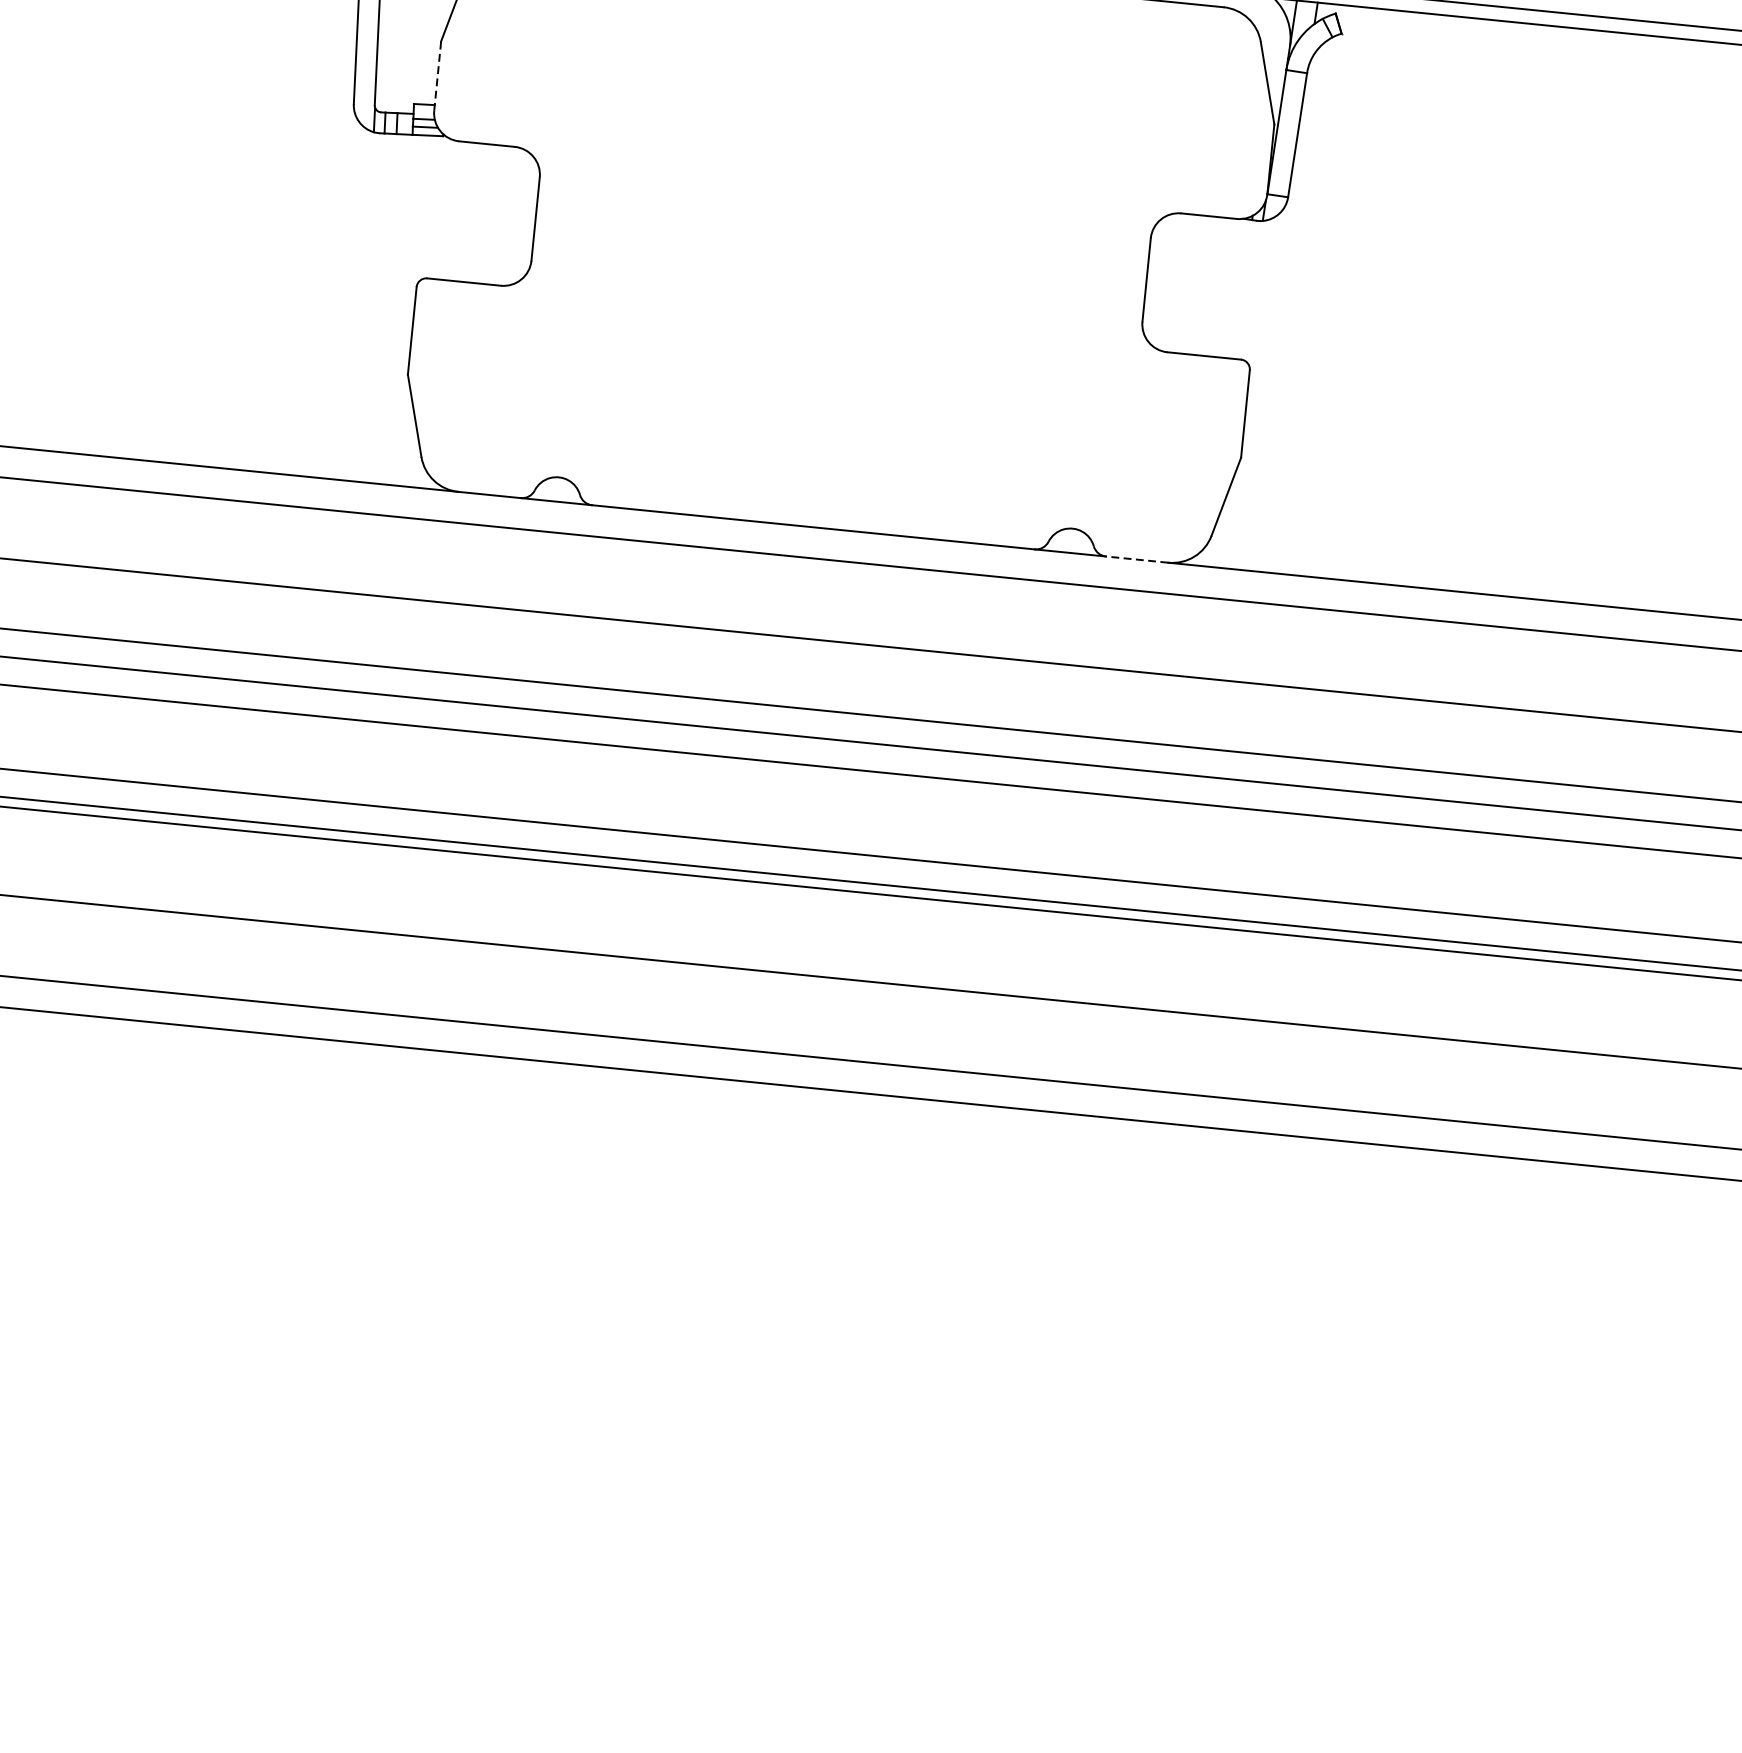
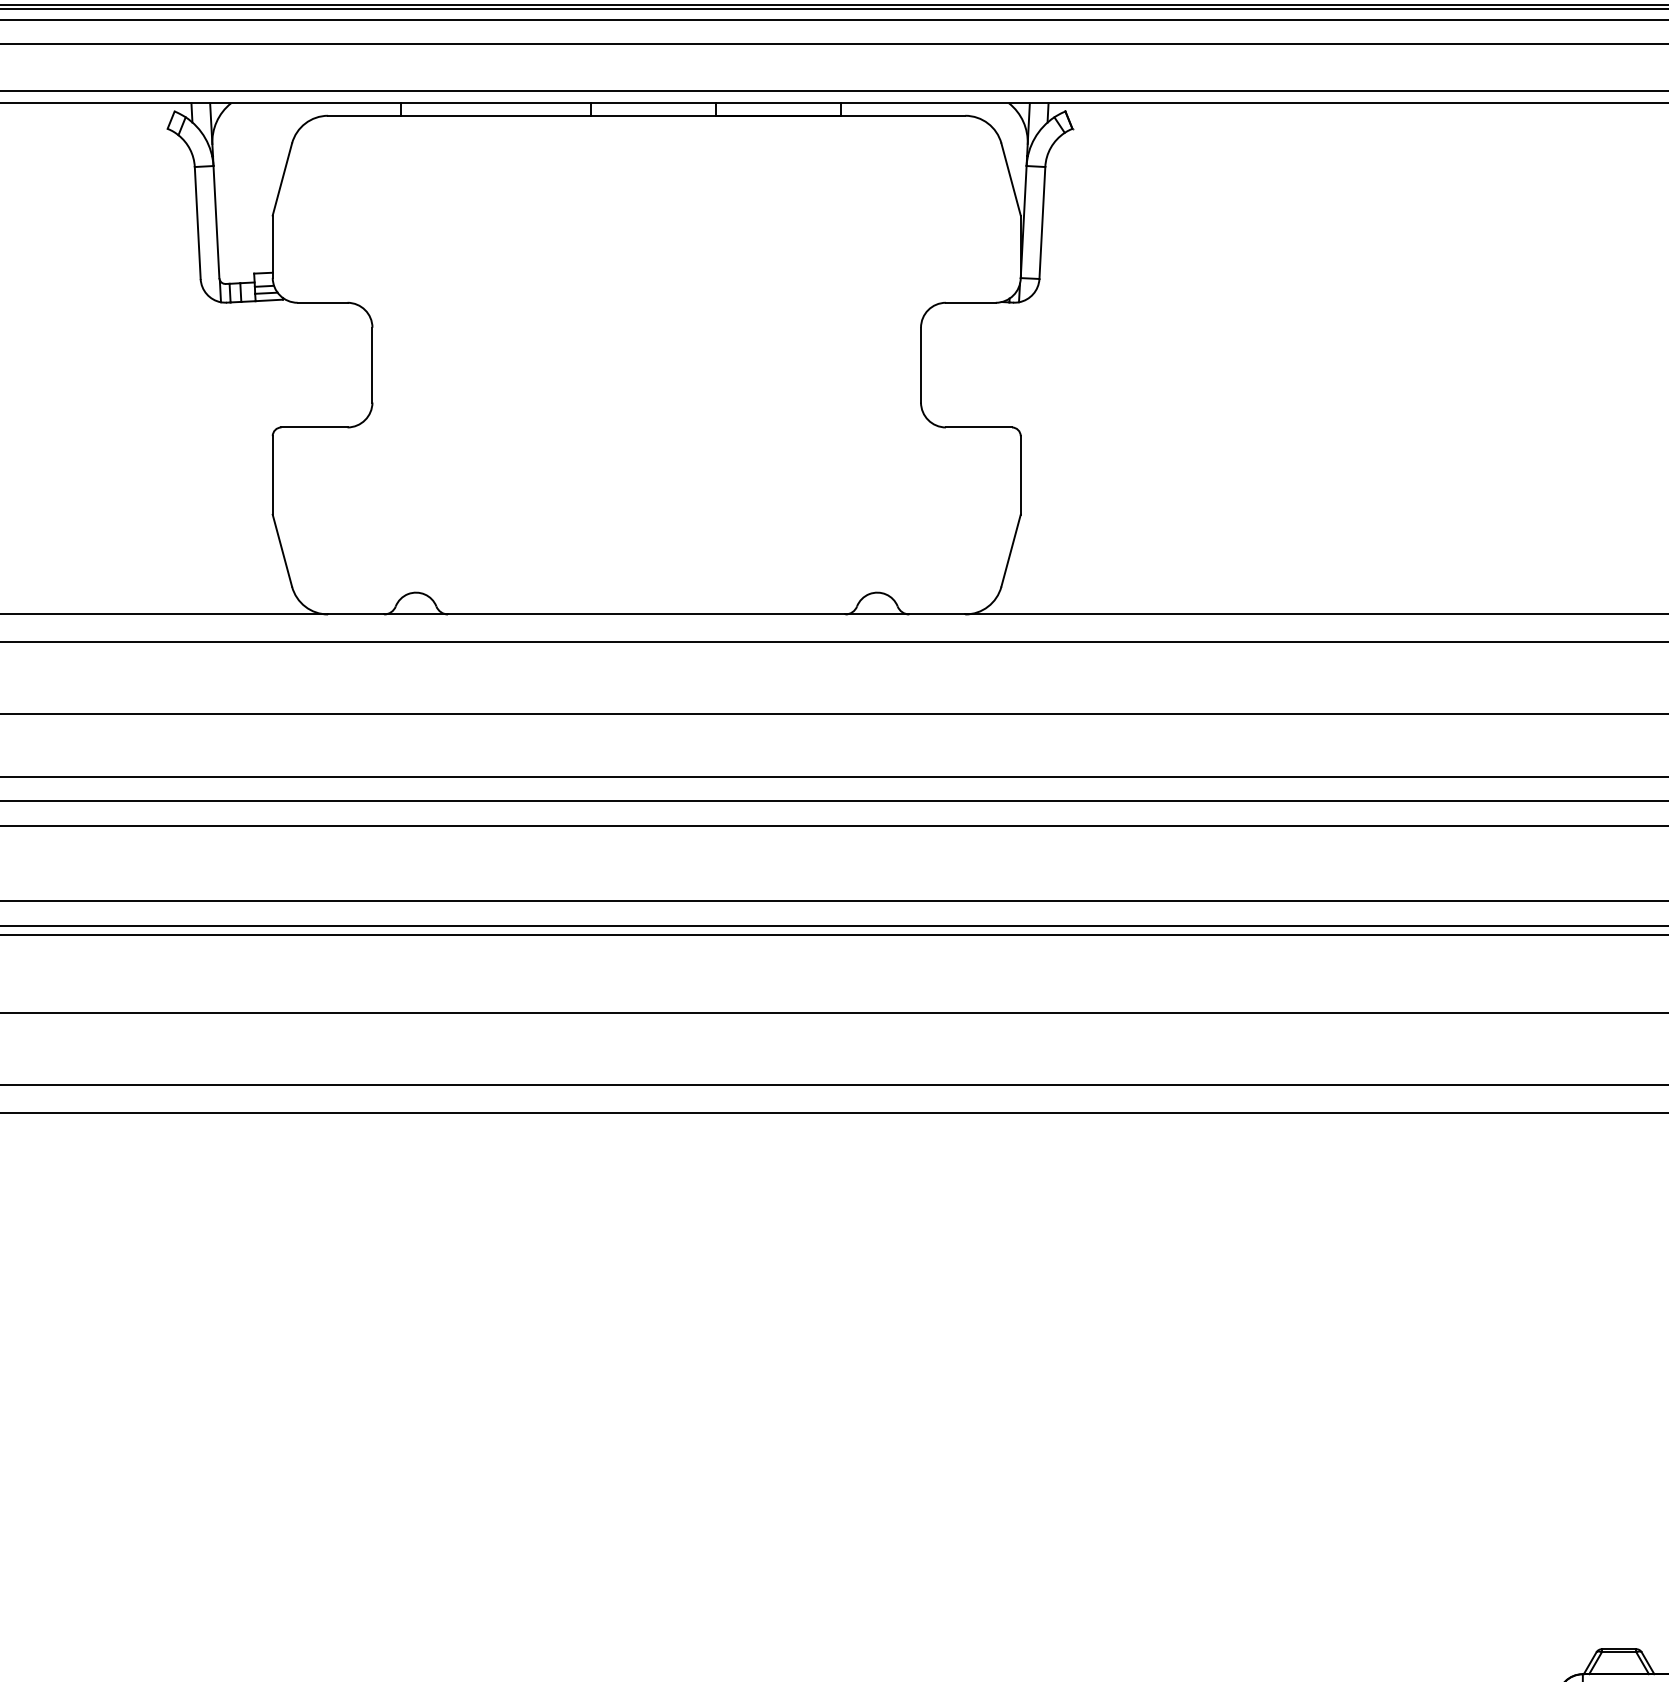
line: (437, 75) -> (272, 246), dashed -> solid
line: (1137, 559) -> (937, 614), dashed -> solid

